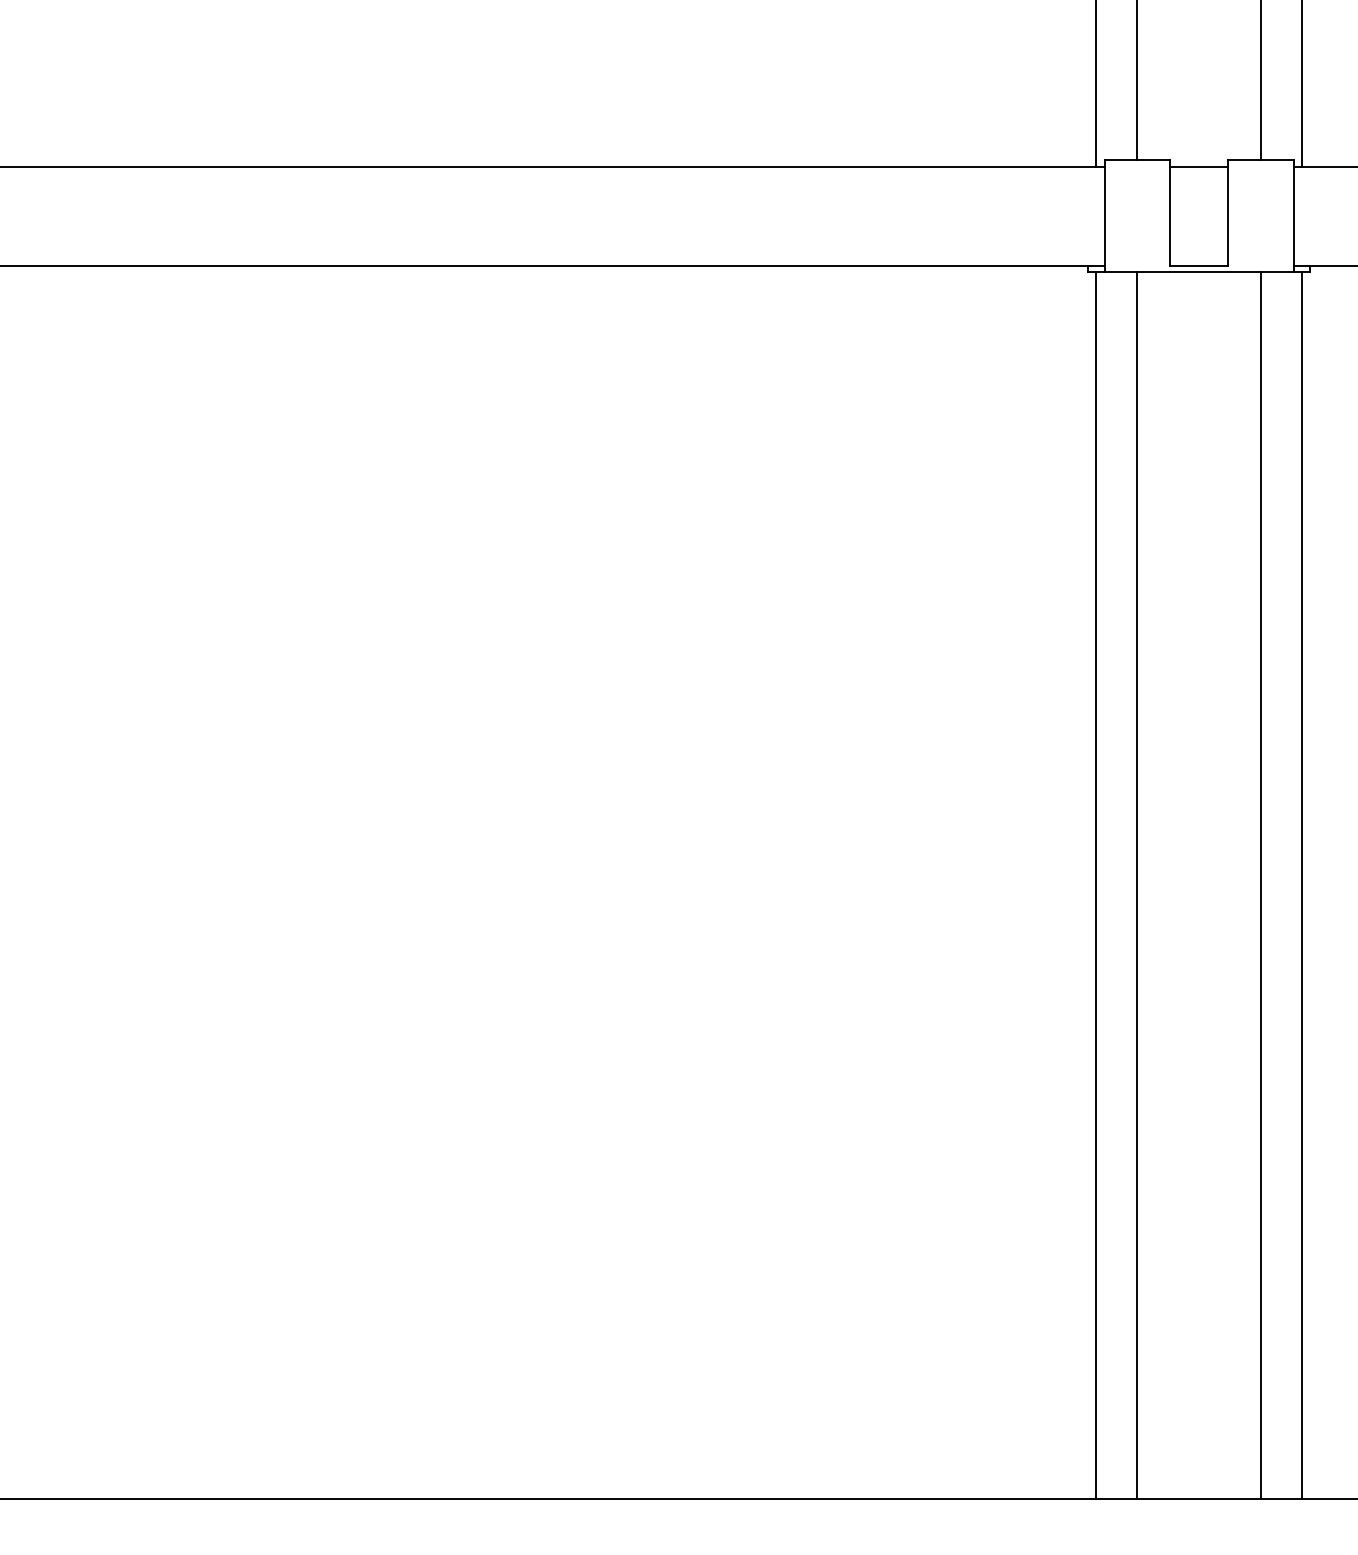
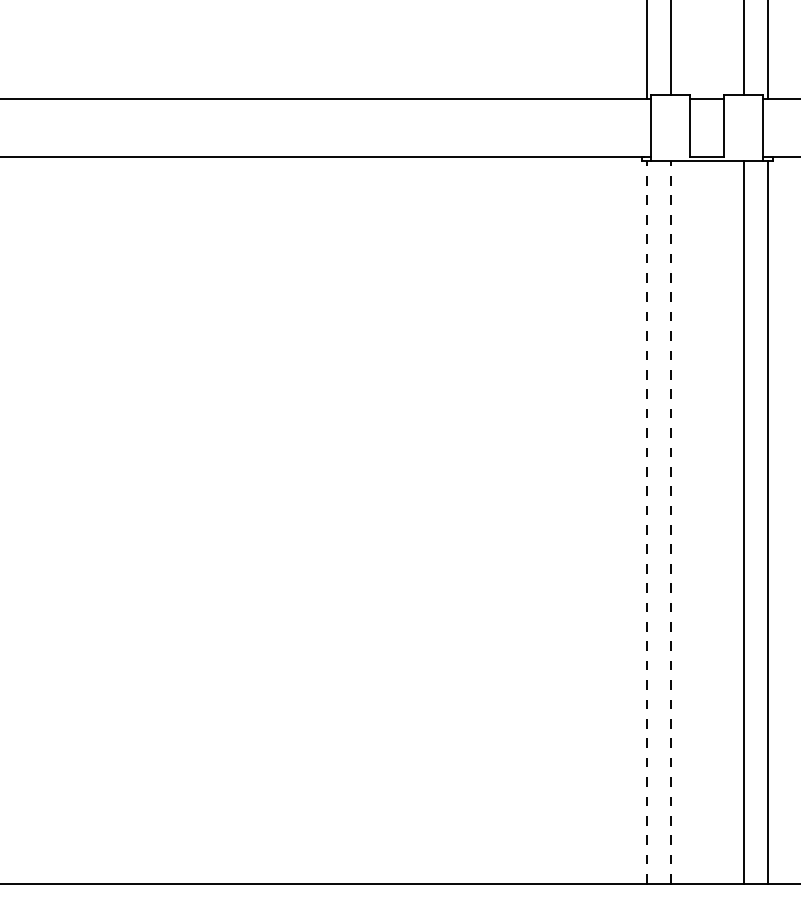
line: (1096, 886) -> (646, 522), solid -> dashed
line: (1136, 886) -> (670, 522), solid -> dashed

